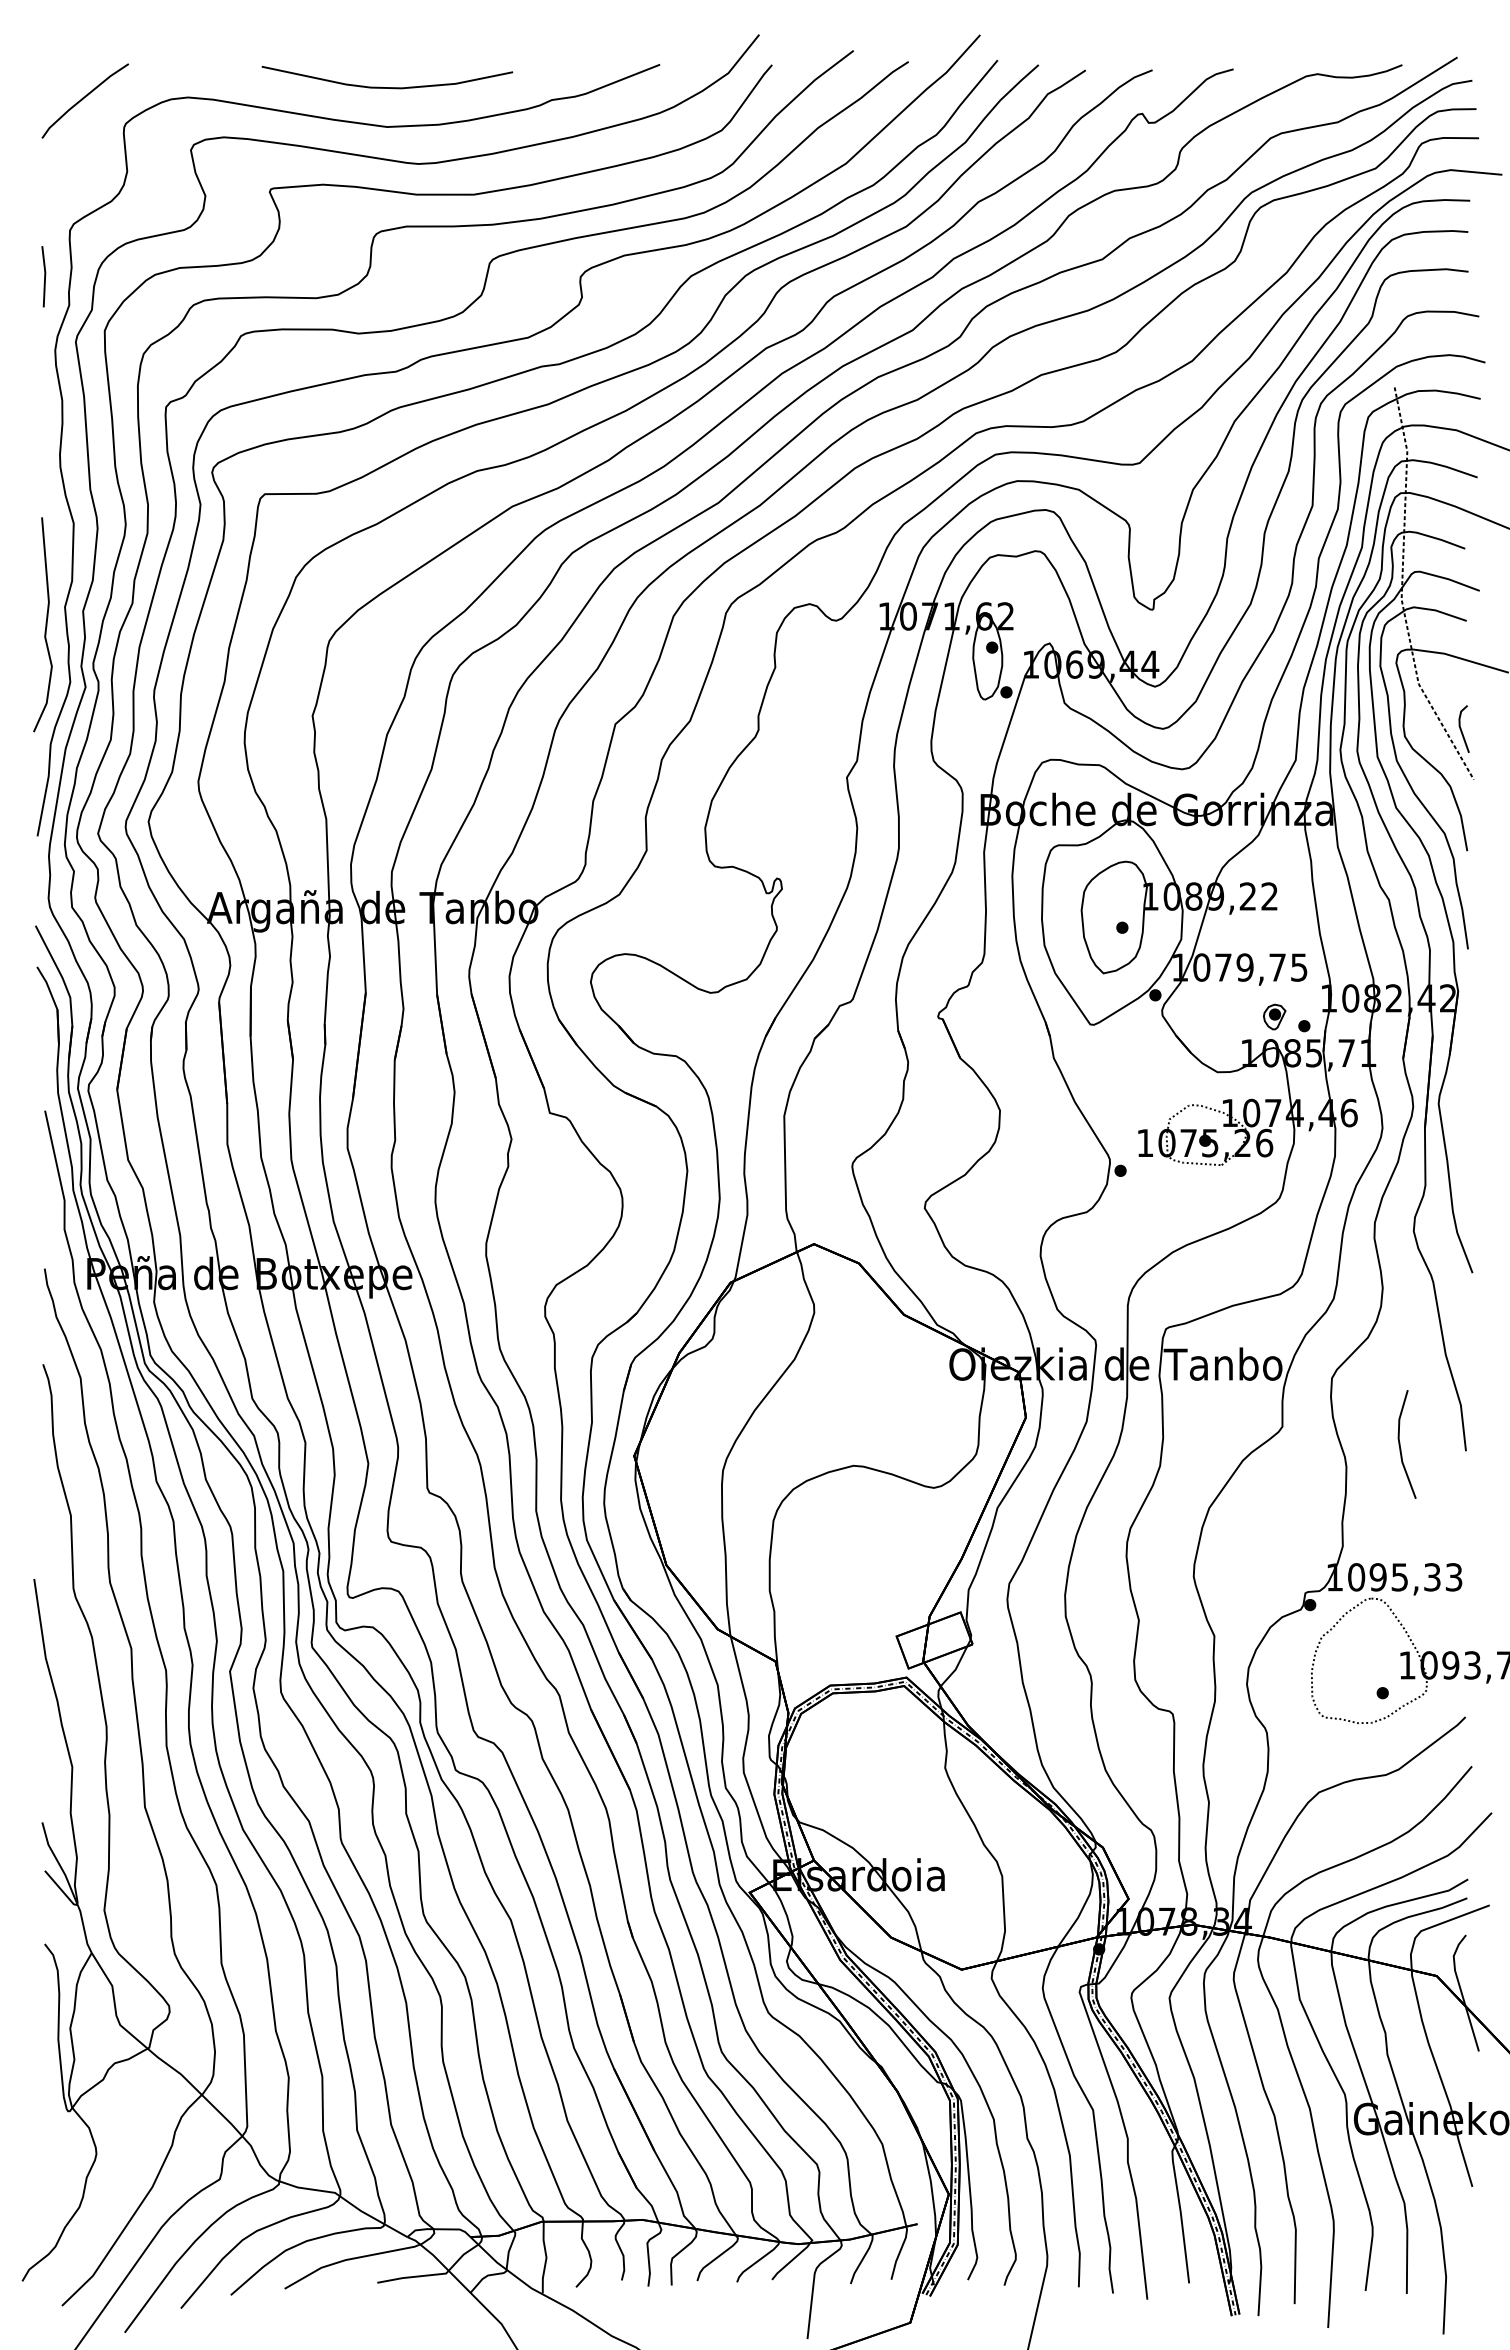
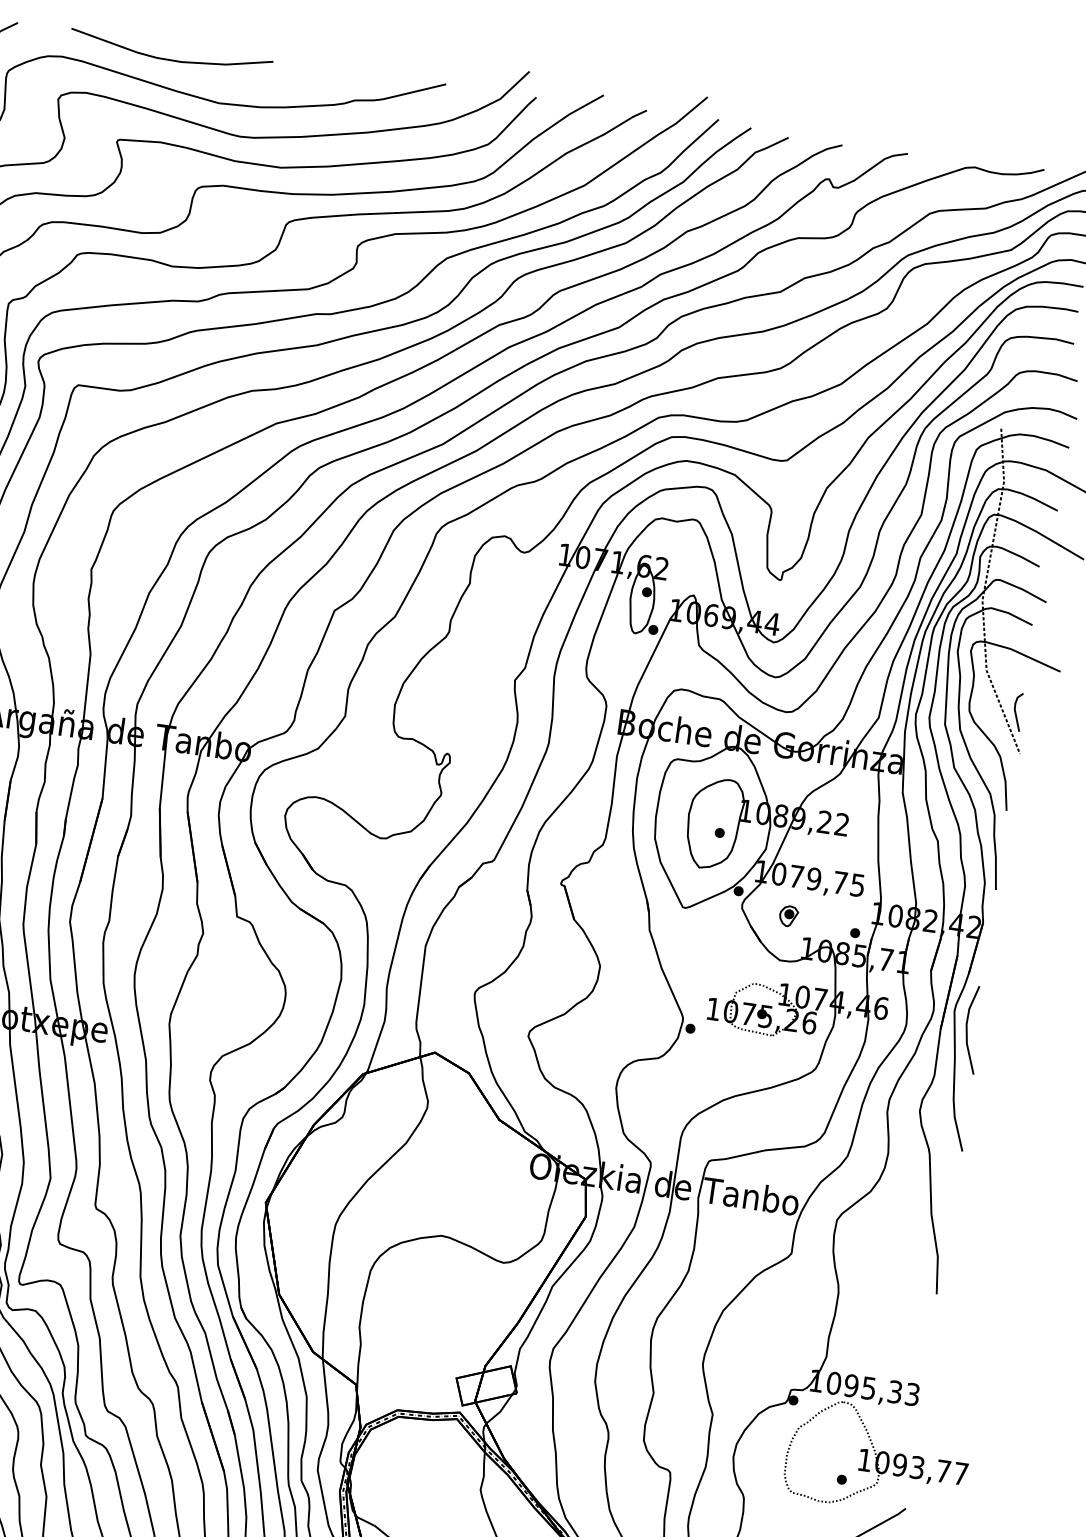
curve: (387, 87) -> (170, 59), moved
part: (1274, 1016) -> (788, 915), moved
line: (1400, 1444) -> (967, 1029), moved

